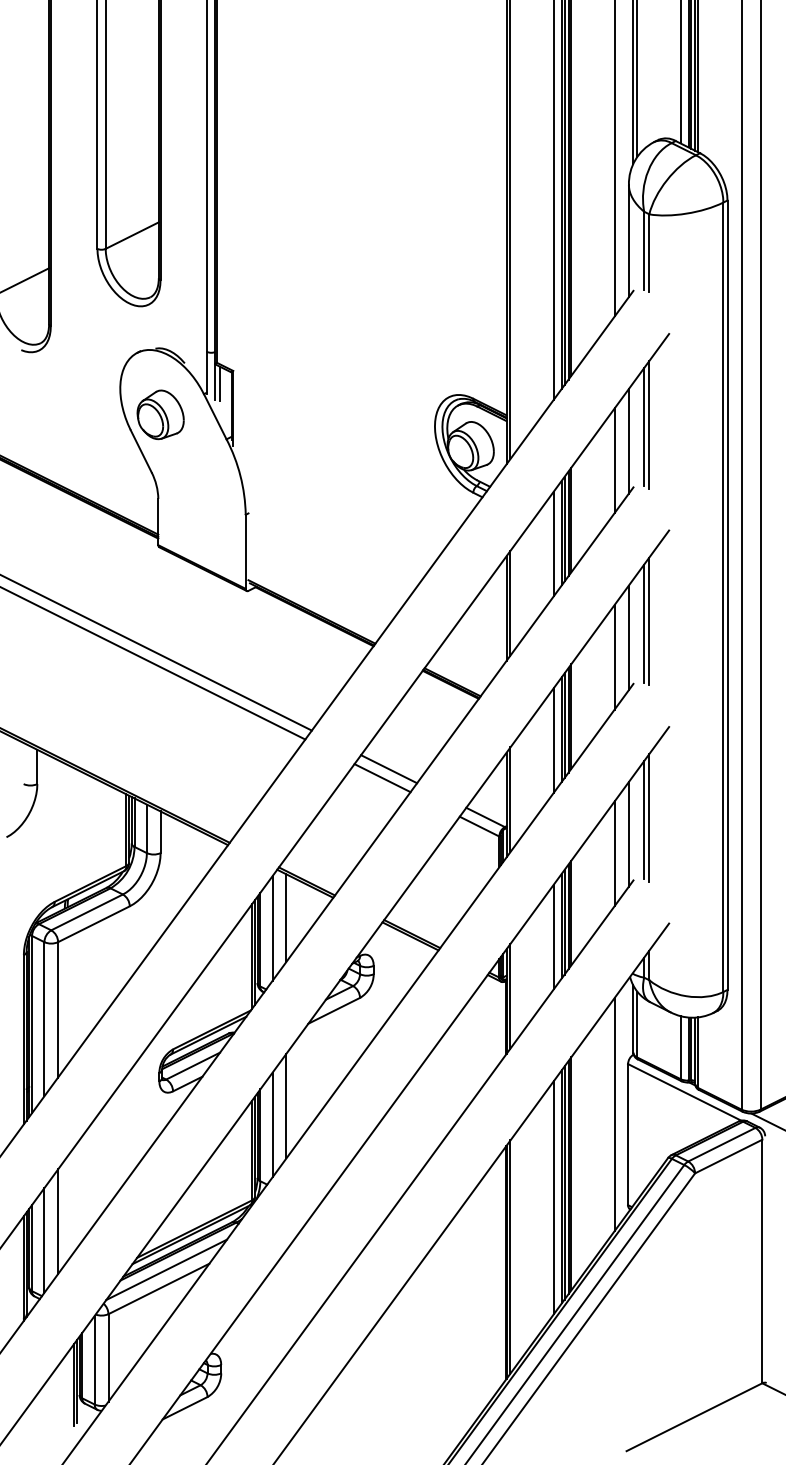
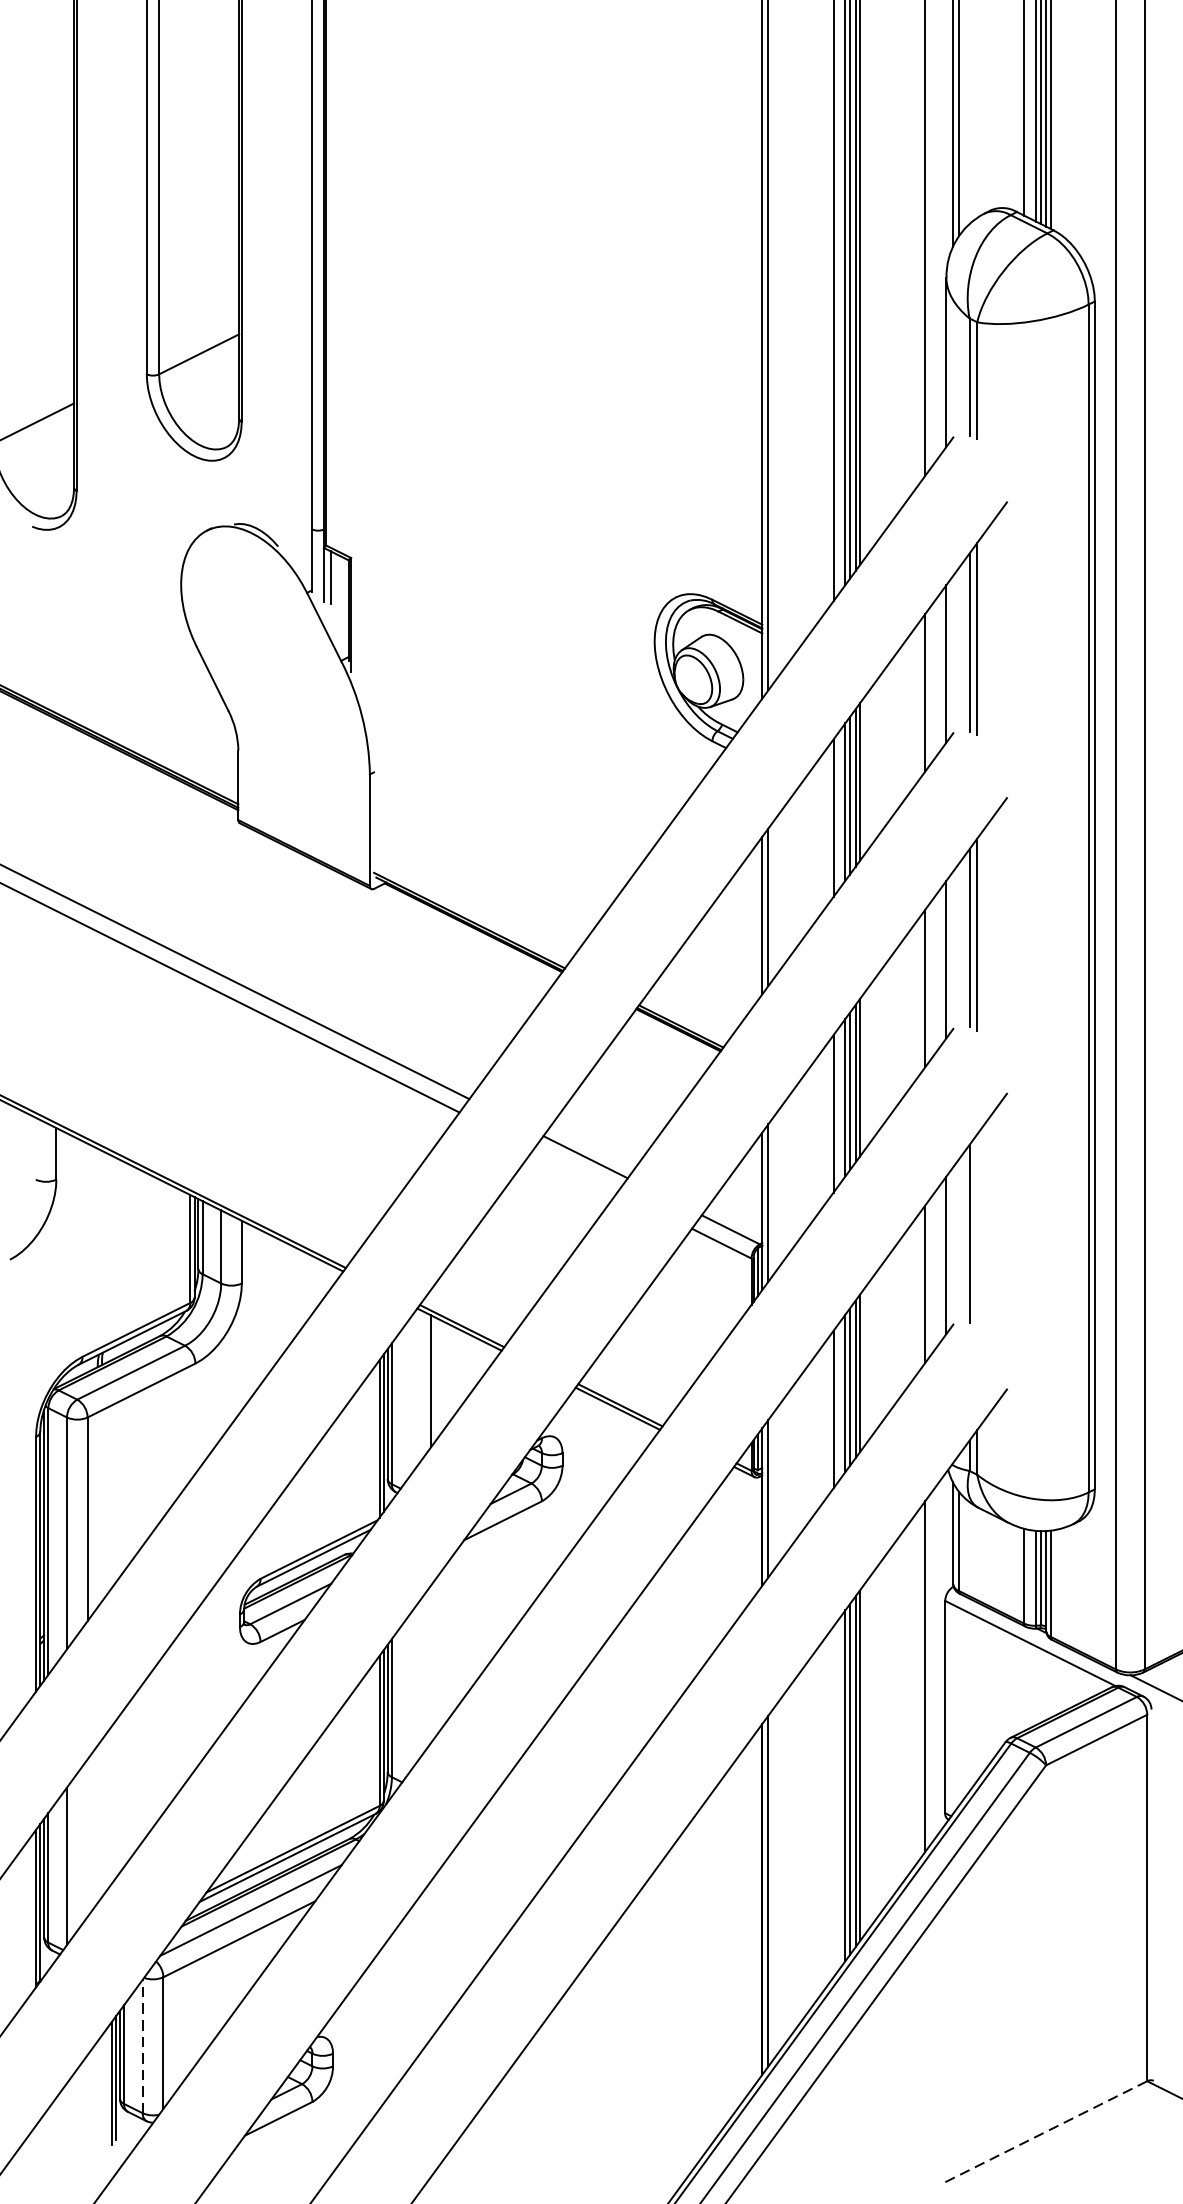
part: (160, 414) -> (241, 623), removed
line: (382, 778) -> (575, 1171), removed
line: (649, 817) -> (977, 1229), removed
line: (272, 927) -> (410, 1395), removed
line: (286, 1105) -> (431, 1663), removed
line: (272, 1124) -> (410, 1691), removed
line: (553, 1197) -> (833, 1801), removed
line: (58, 1221) -> (88, 1837), removed
line: (94, 1359) -> (142, 2045), solid -> dashed
line: (694, 1417) -> (1045, 2132), solid -> dashed

